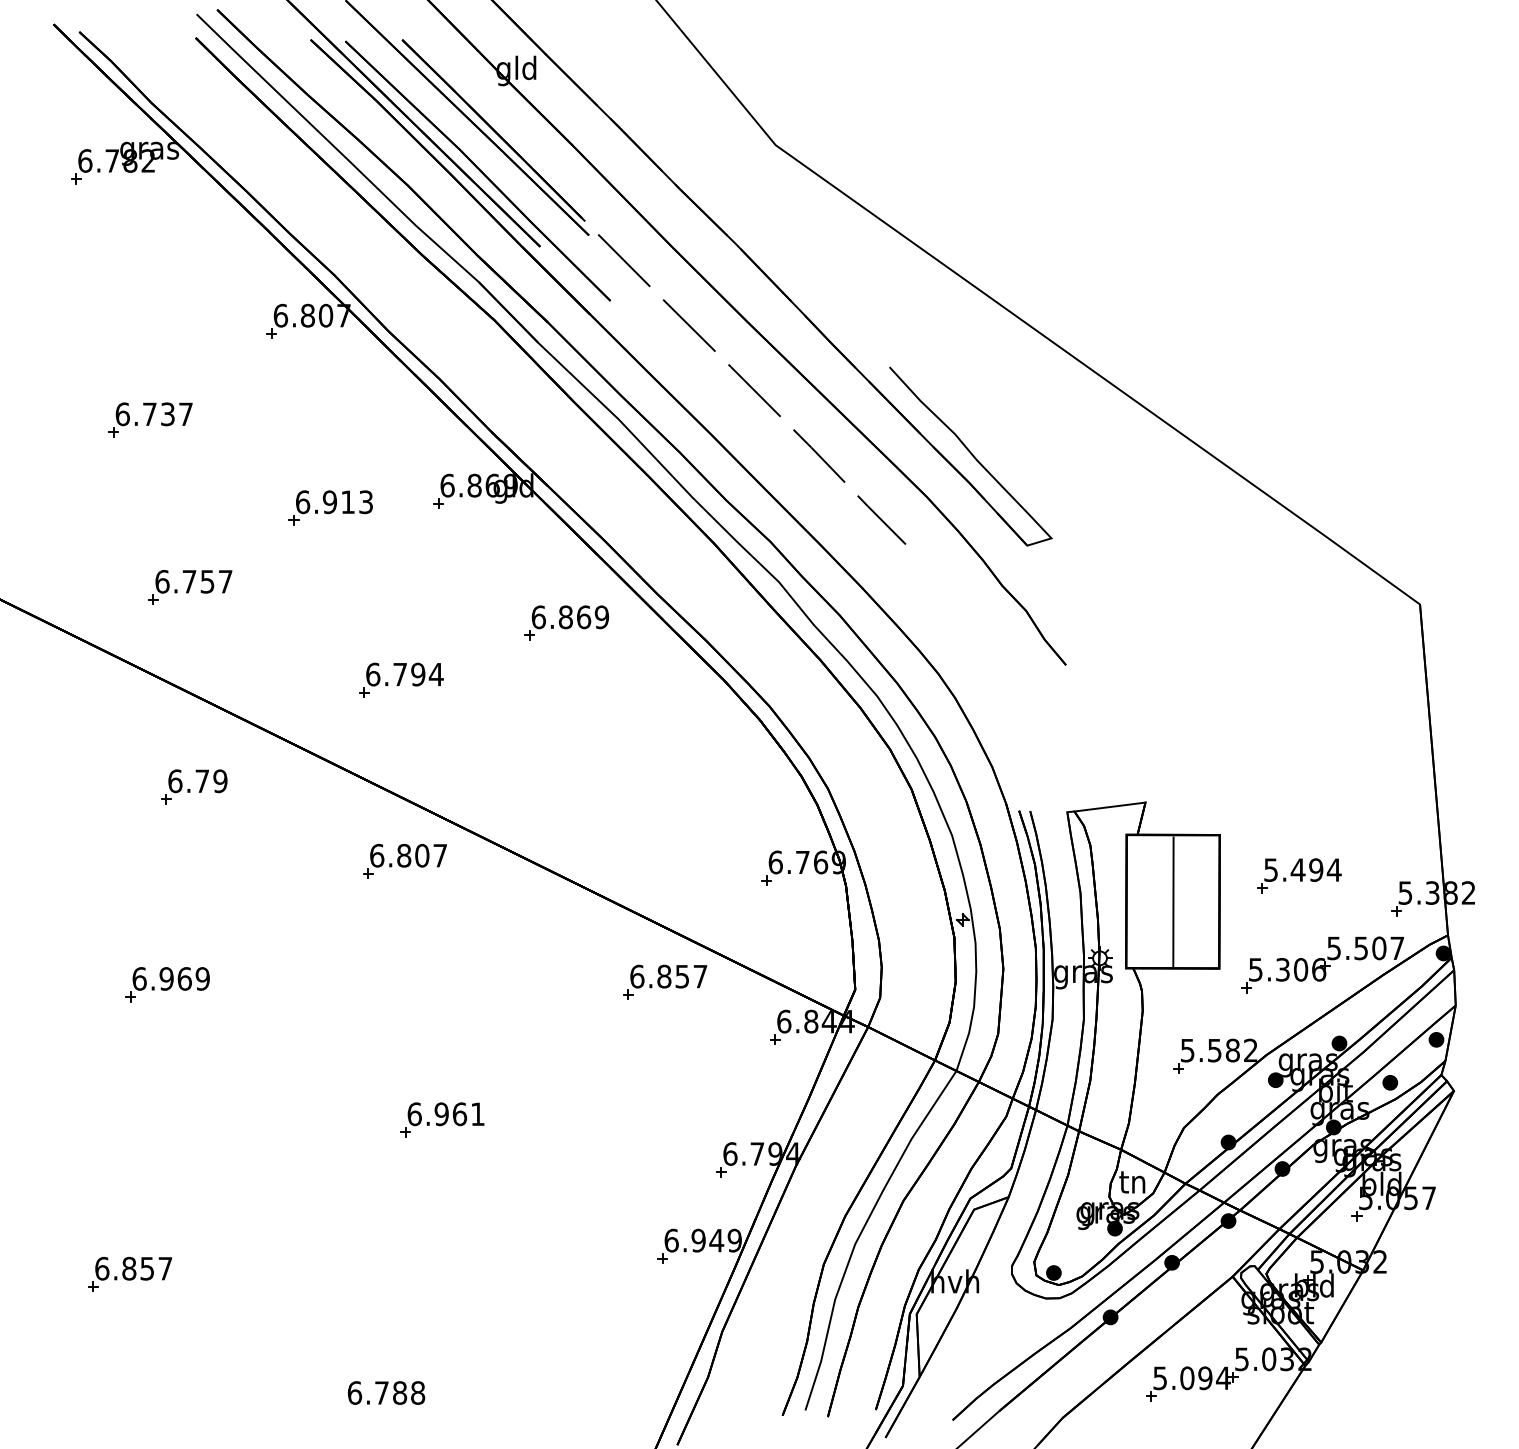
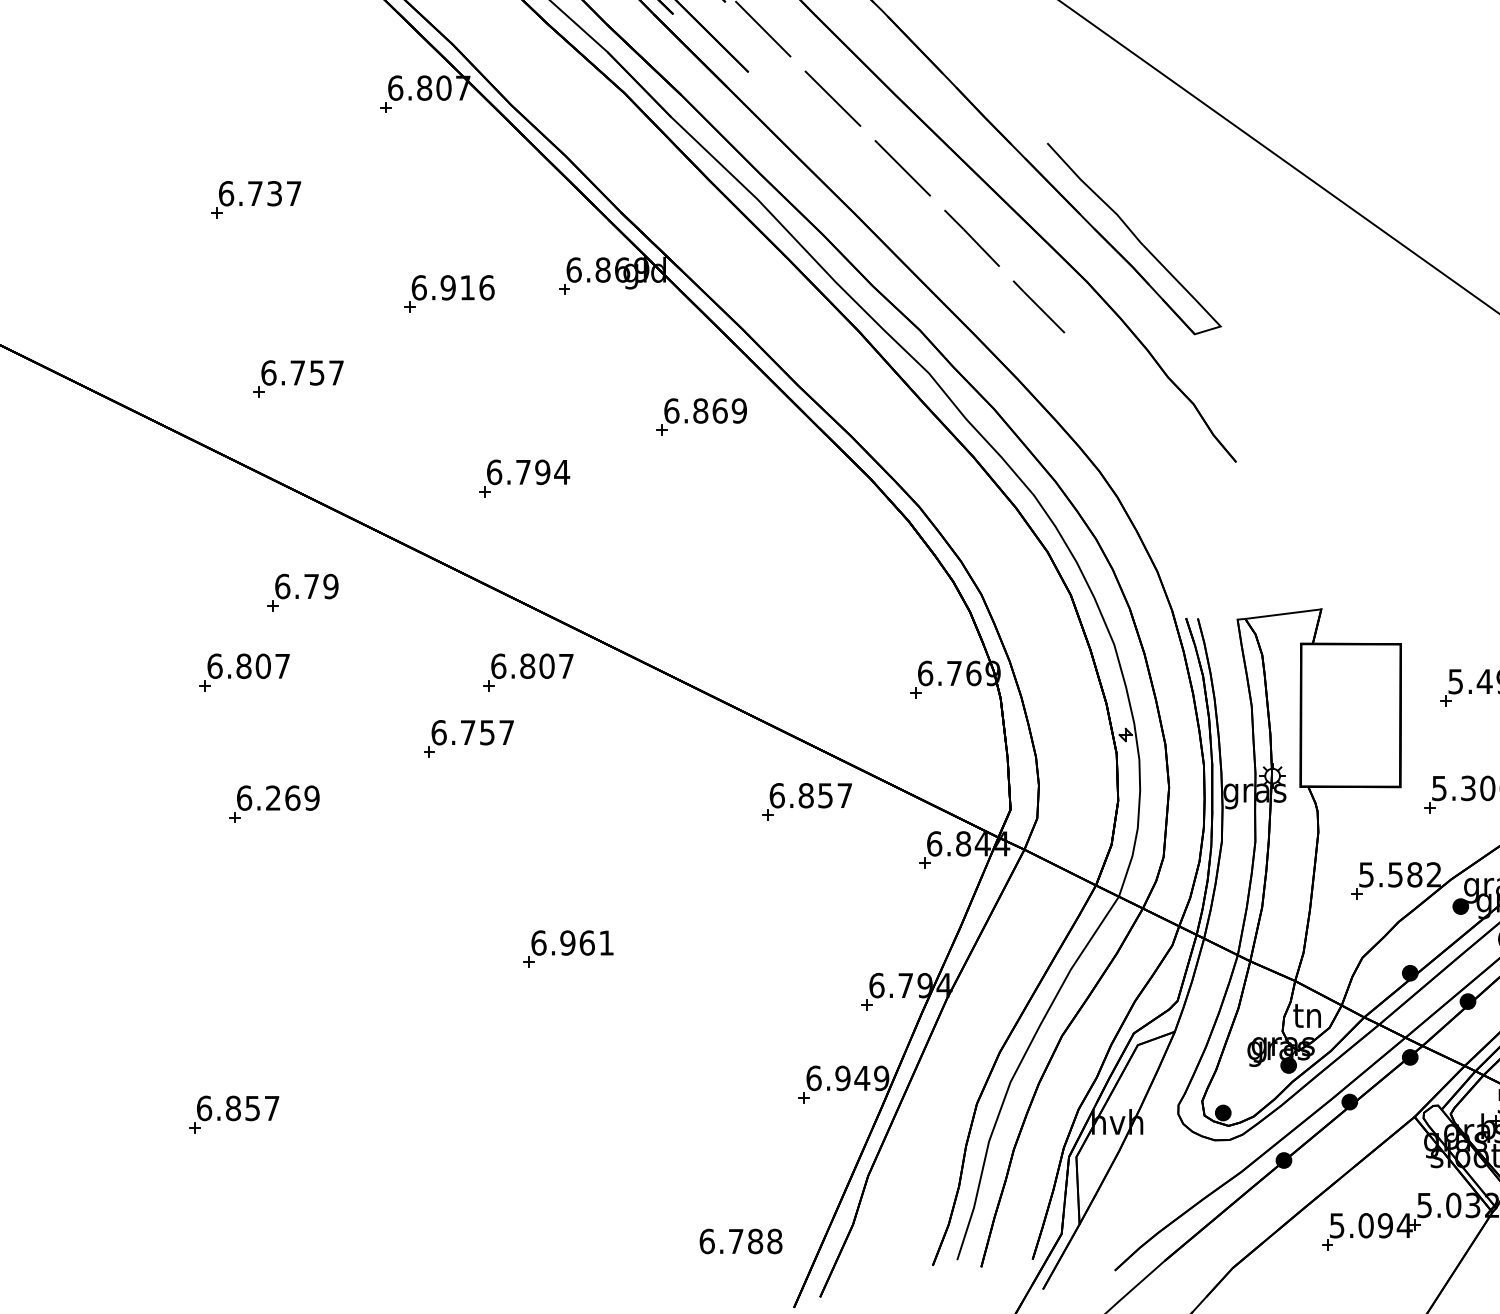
text: (366, 502) -> (487, 288), 6.913 -> 6.916
part: (139, 860) -> (244, 671), added
line: (1173, 902) -> (1351, 716), removed
part: (349, 923) -> (469, 738), added
text: (166, 978) -> (273, 797), 6.969 -> 6.269
text: (386, 1392) -> (741, 1240), moved

